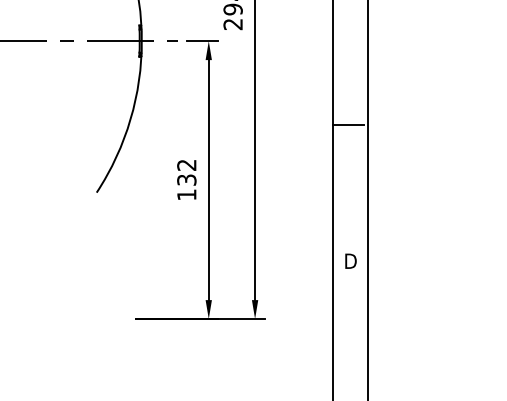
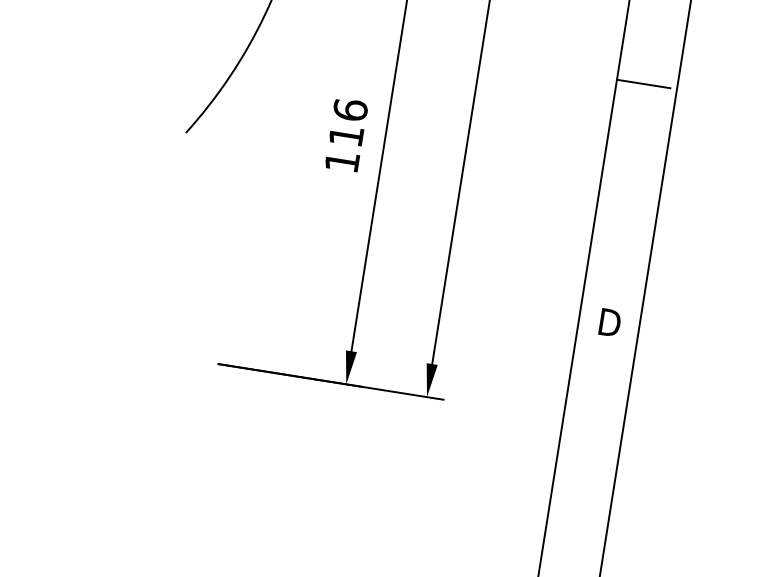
text: (186, 172) -> (347, 122), 132 -> 116

